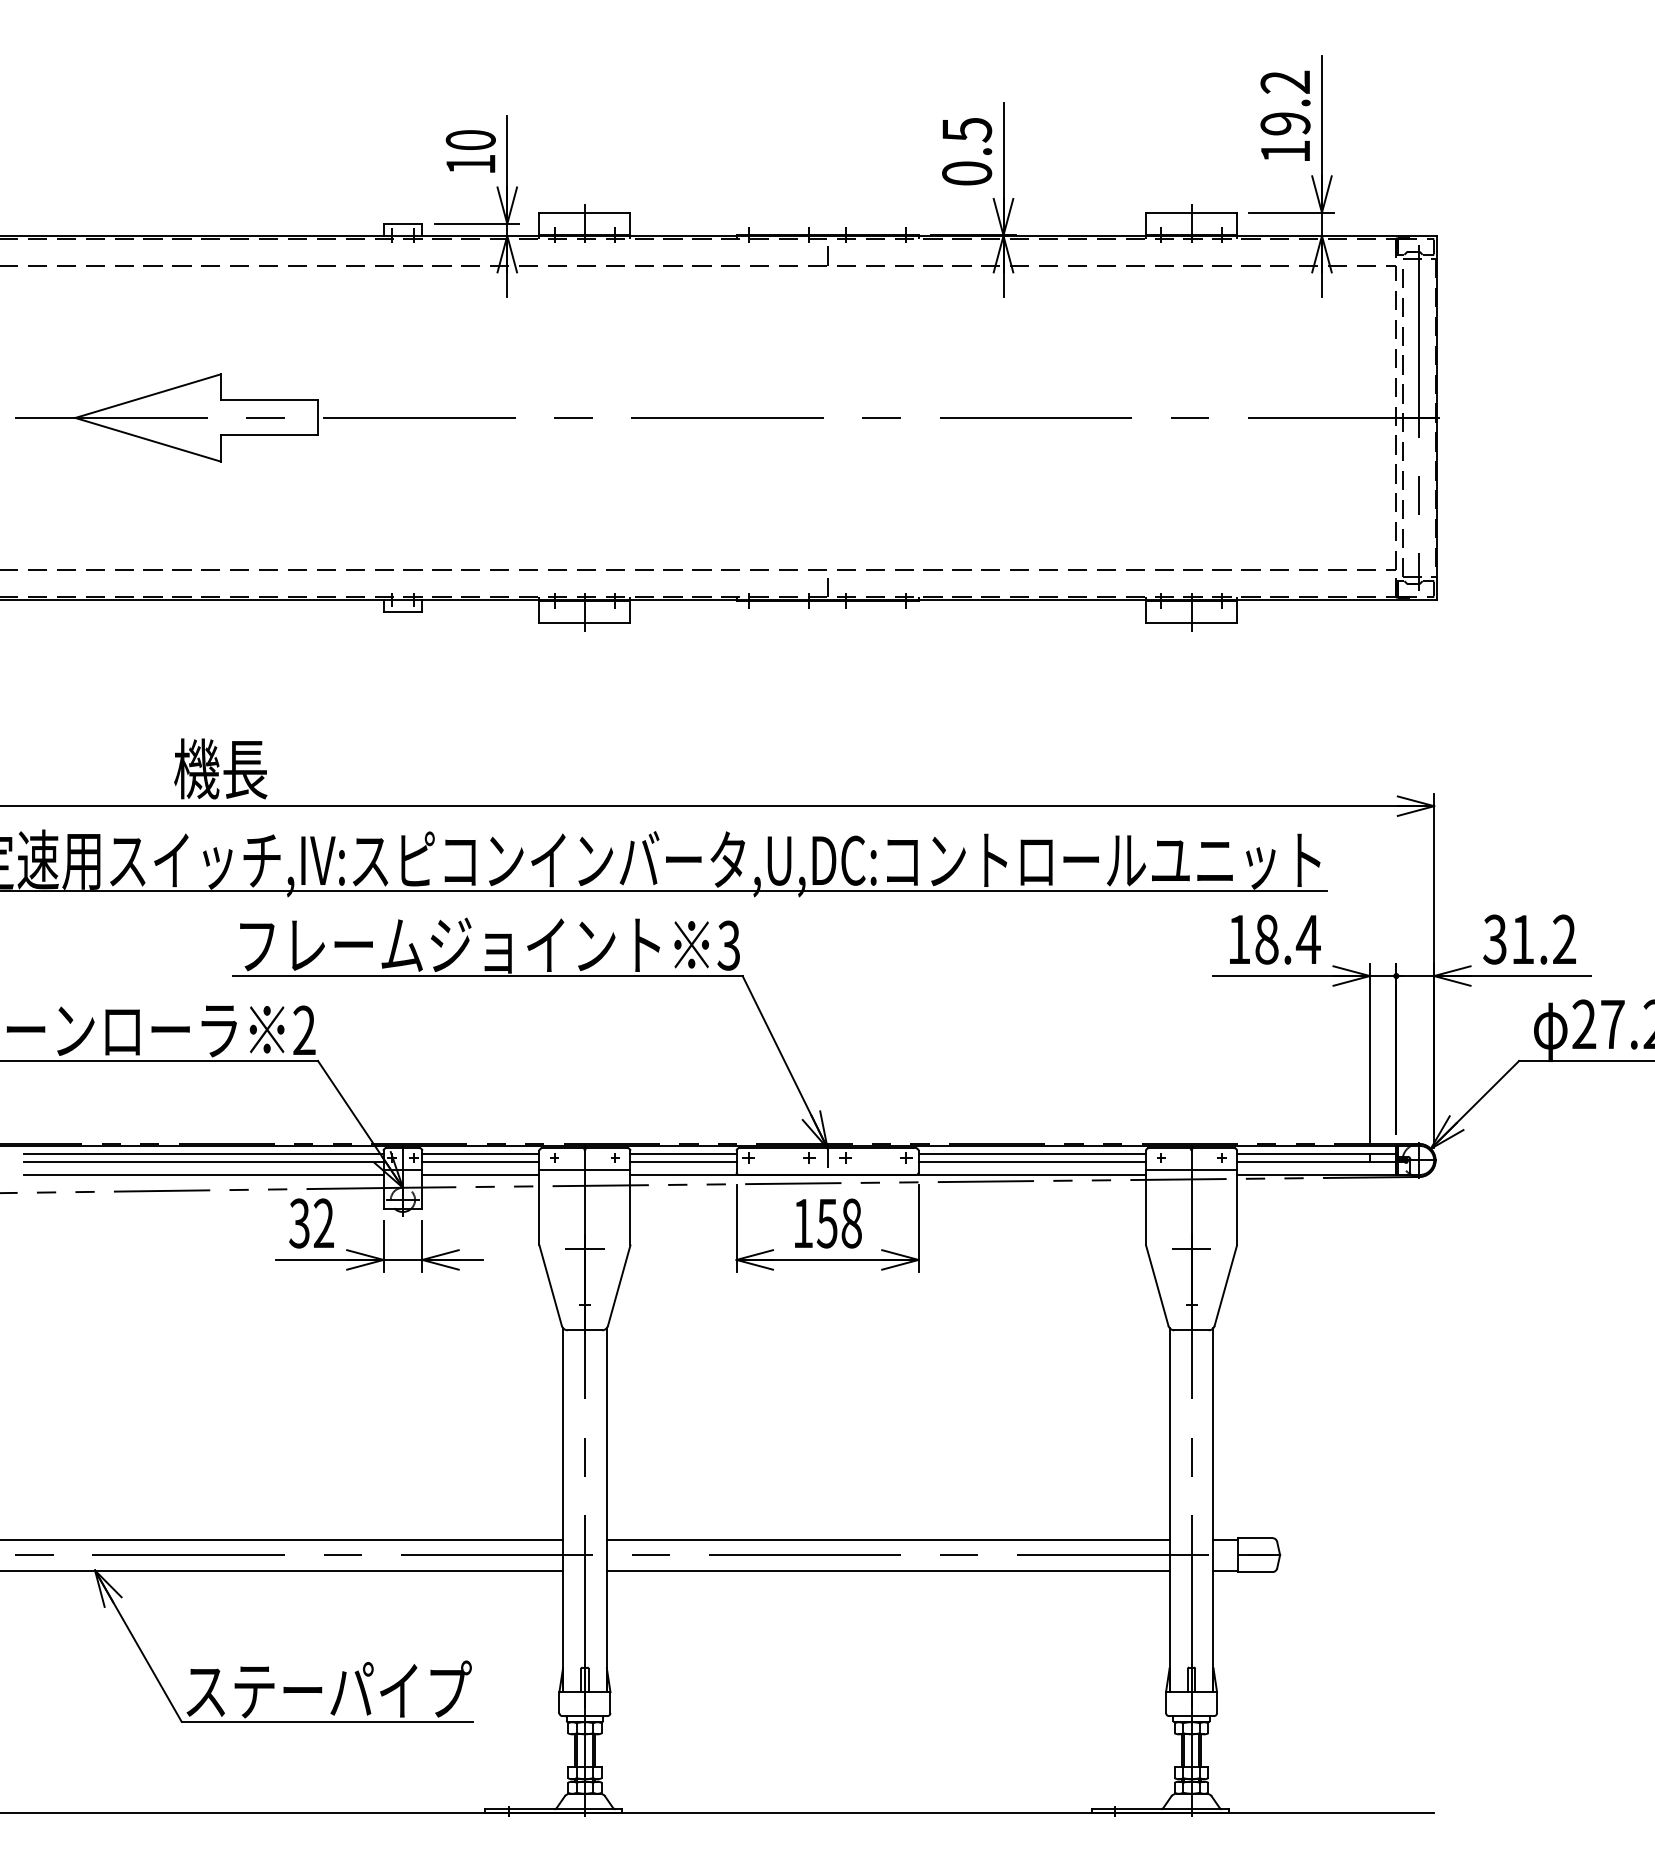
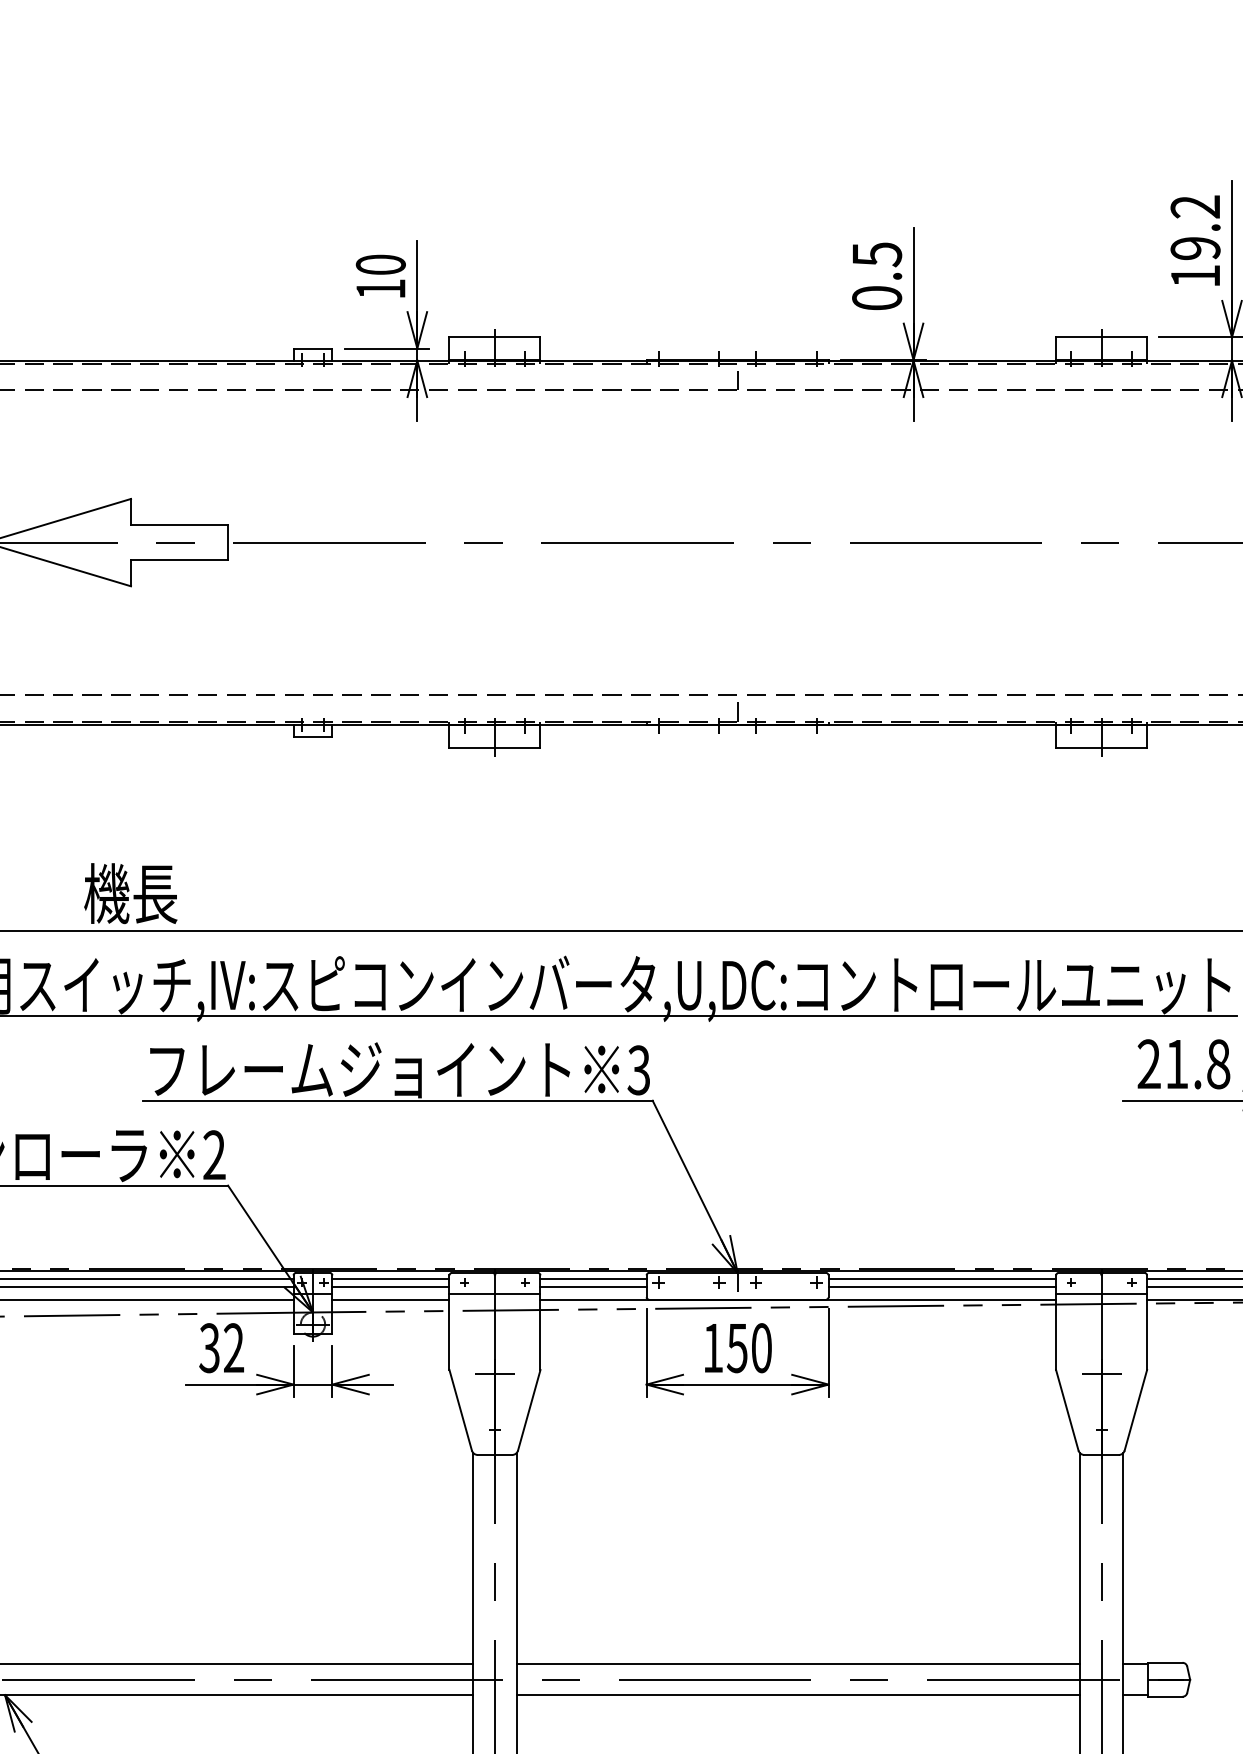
text: (1273, 939) -> (1183, 1064), 18.4 -> 21.8
text: (851, 1223) -> (761, 1348), 158 -> 150

